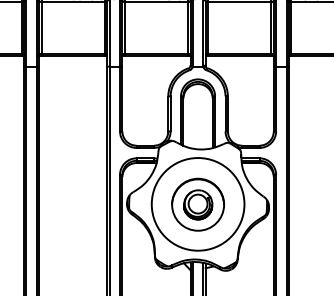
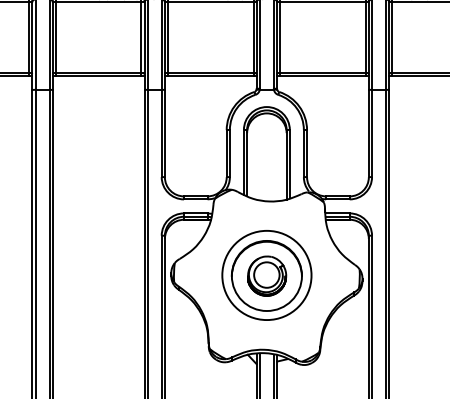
circle: (198, 204) -> (267, 275), size x0.71

